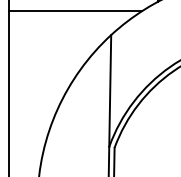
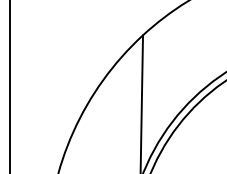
line: (75, 11) -> (96, 4), removed

